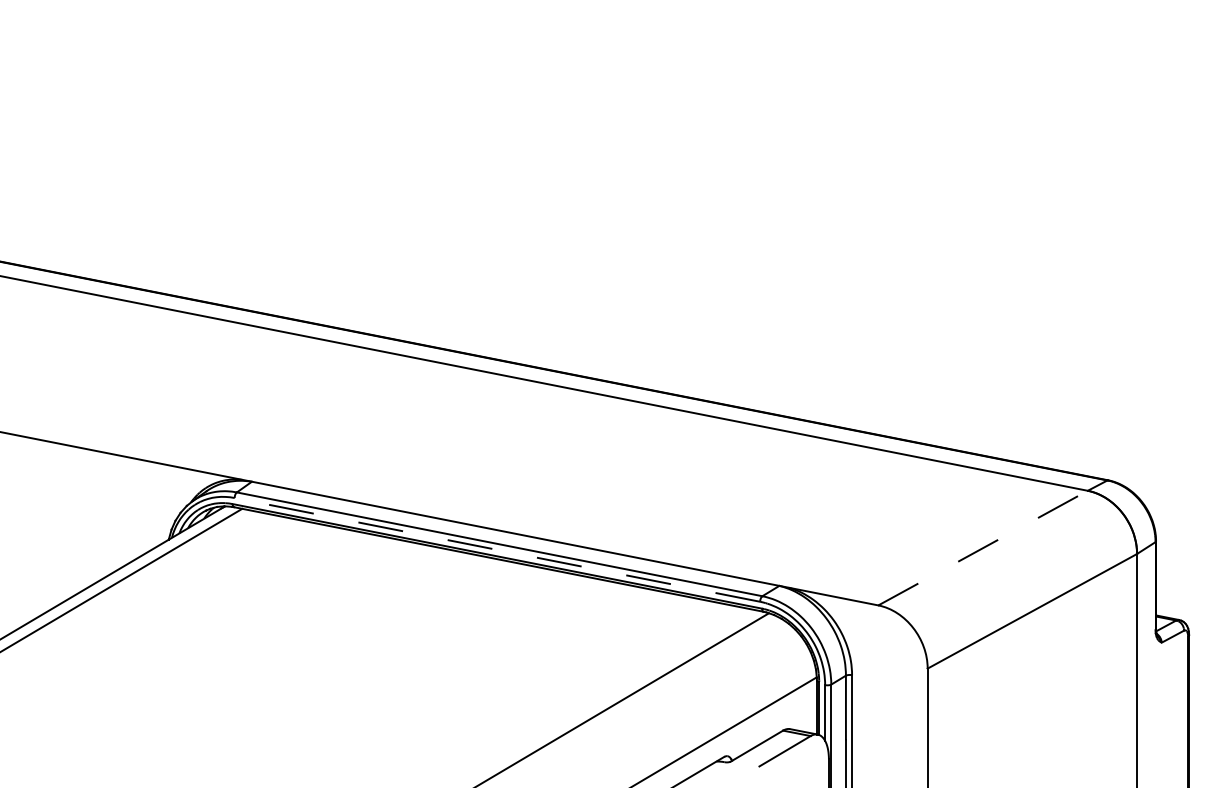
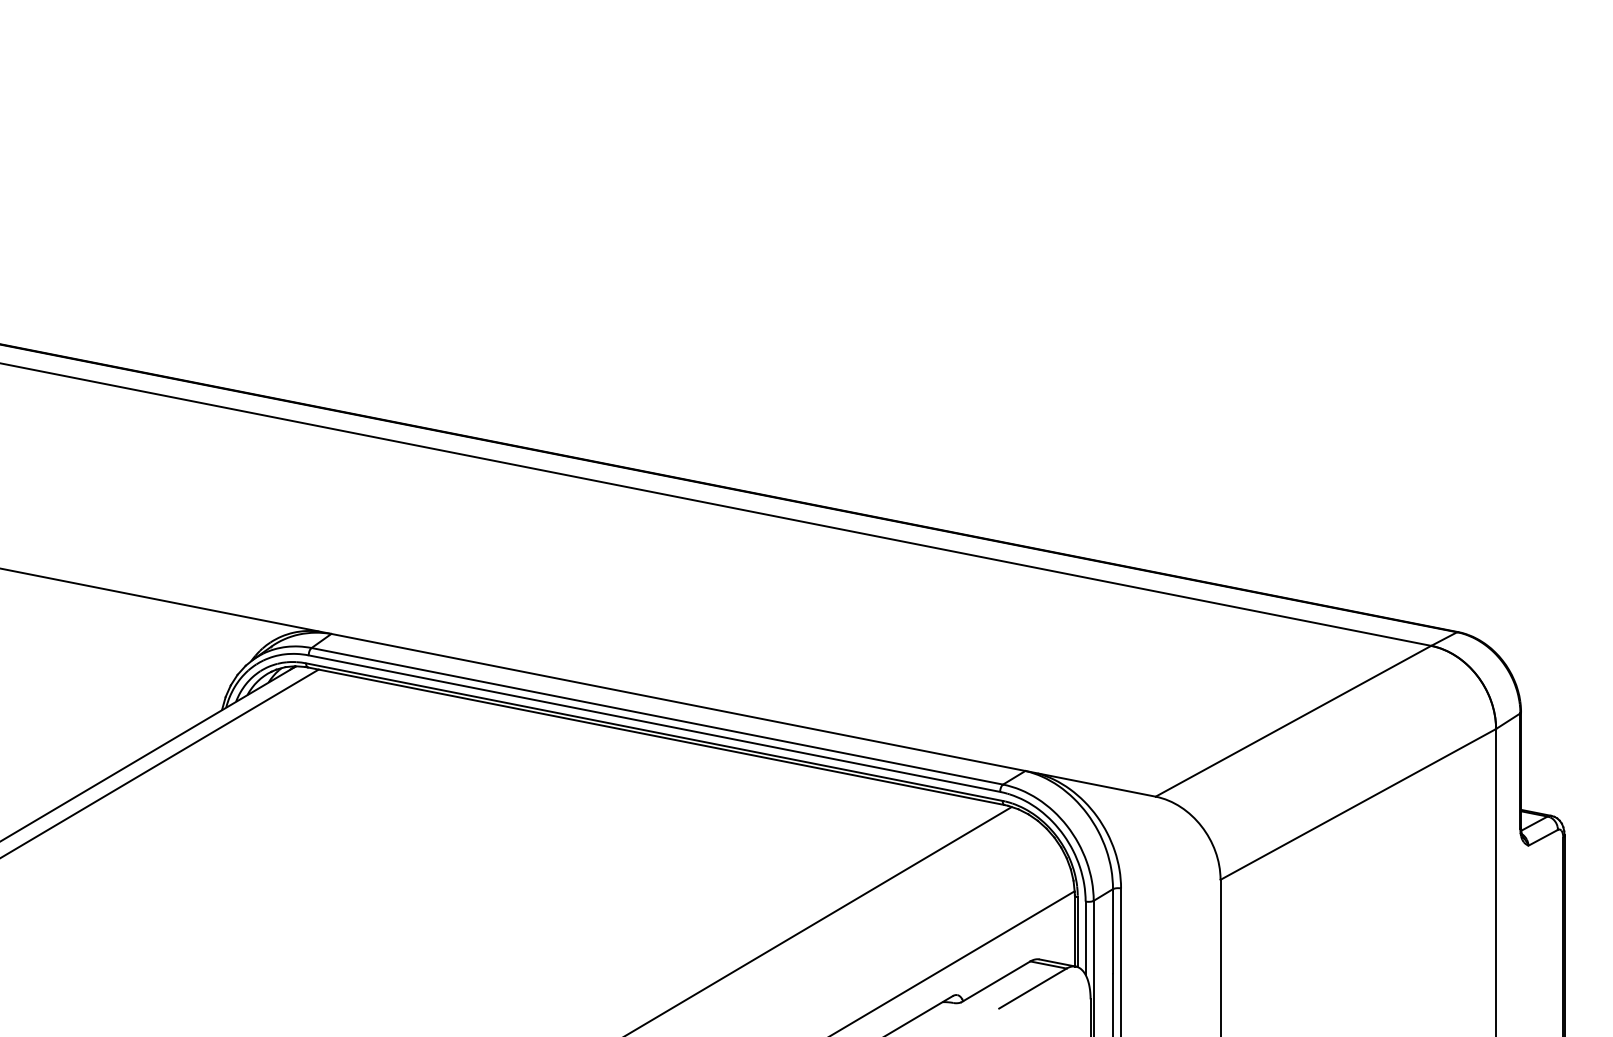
line: (983, 548) -> (1293, 721), dashed -> solid
line: (496, 549) -> (653, 723), dashed -> solid

